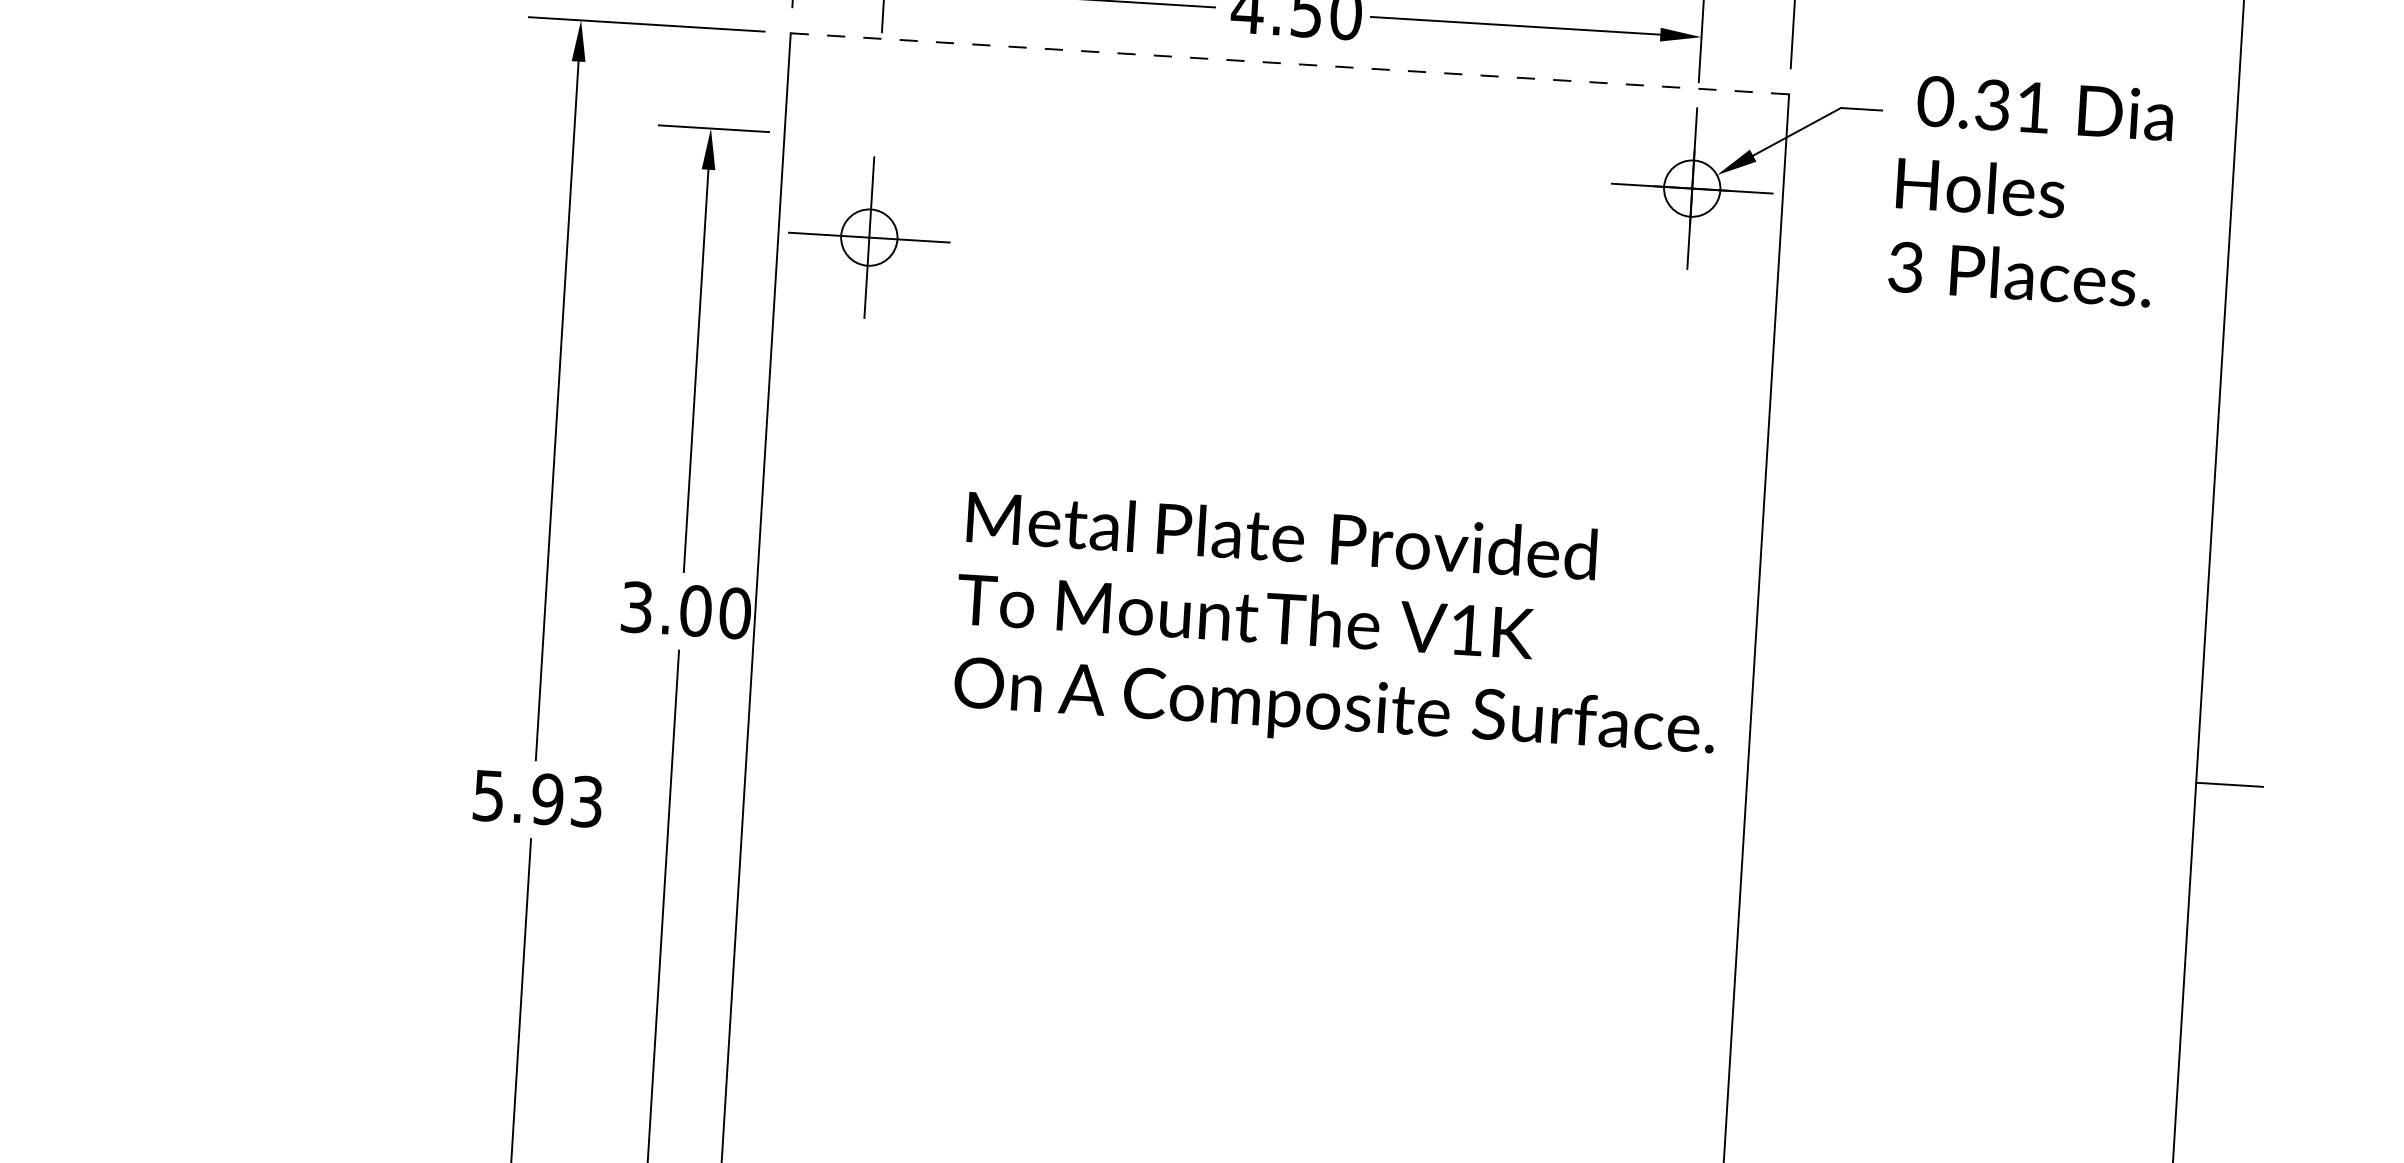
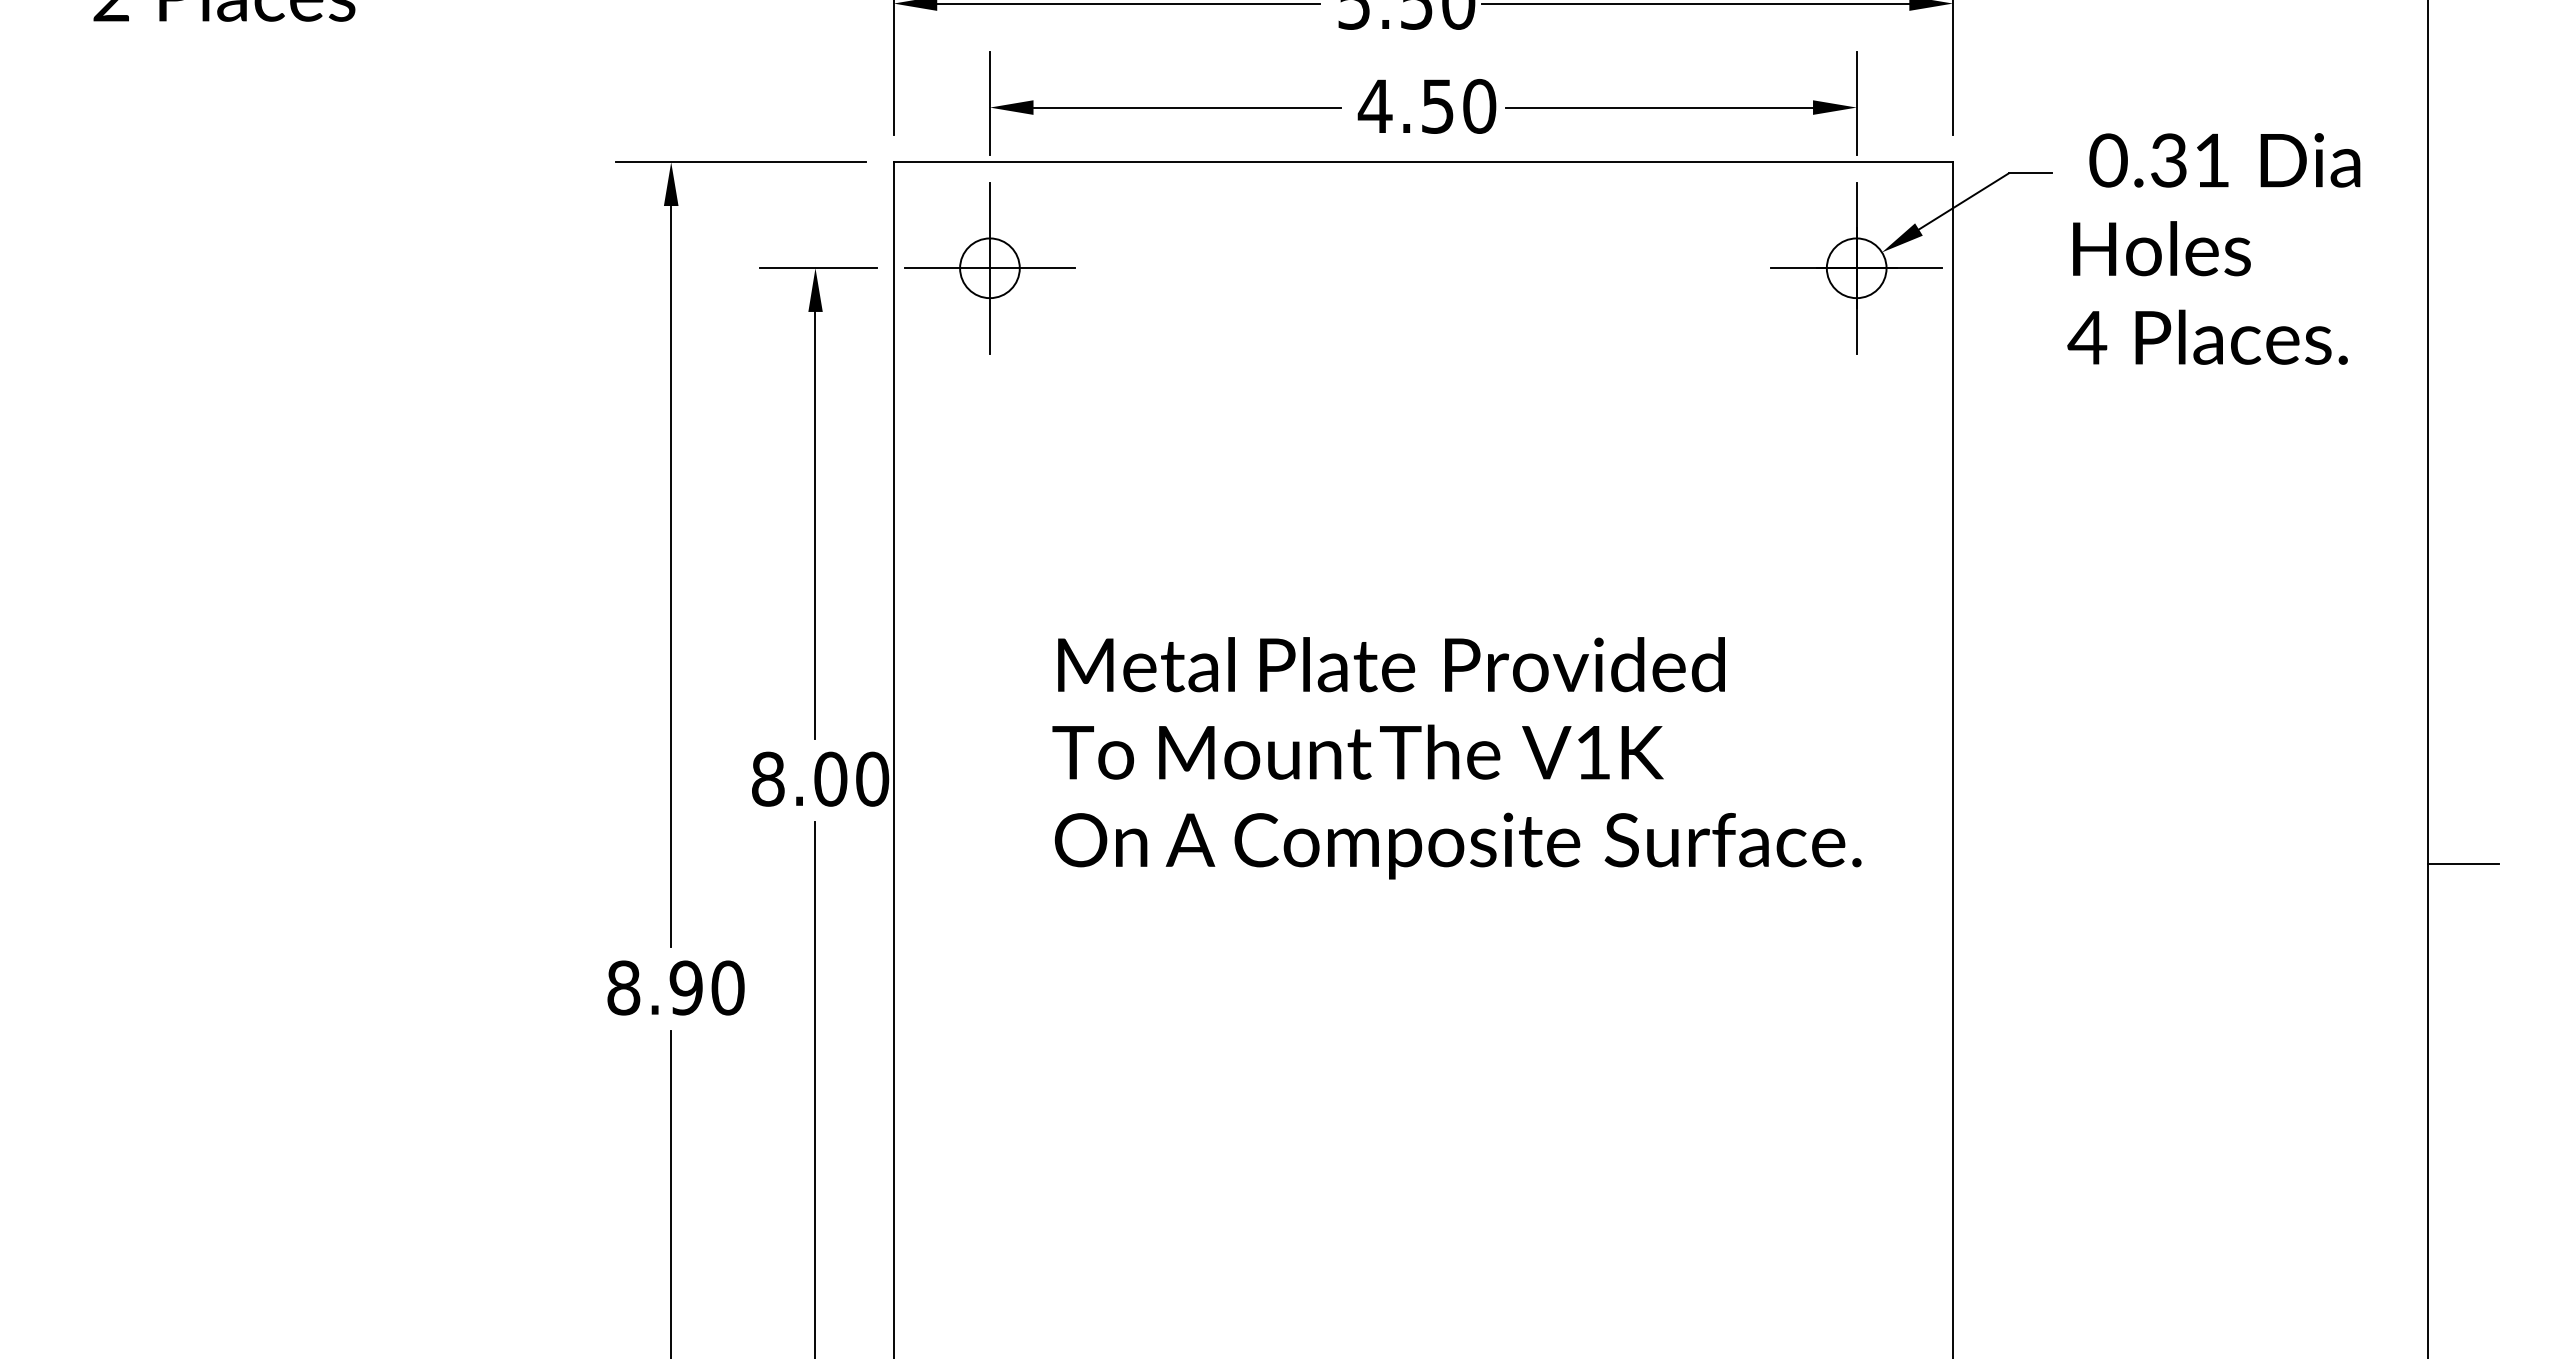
line: (1290, 63) -> (1423, 162), dashed -> solid
part: (868, 237) -> (989, 268), moved
text: (1905, 267) -> (2087, 337), 3 -> 4
text: (637, 606) -> (768, 778), 3.00 -> 8.00
text: (1337, 627) -> (1456, 758), moved
text: (537, 798) -> (675, 987), 5.93 -> 8.90

